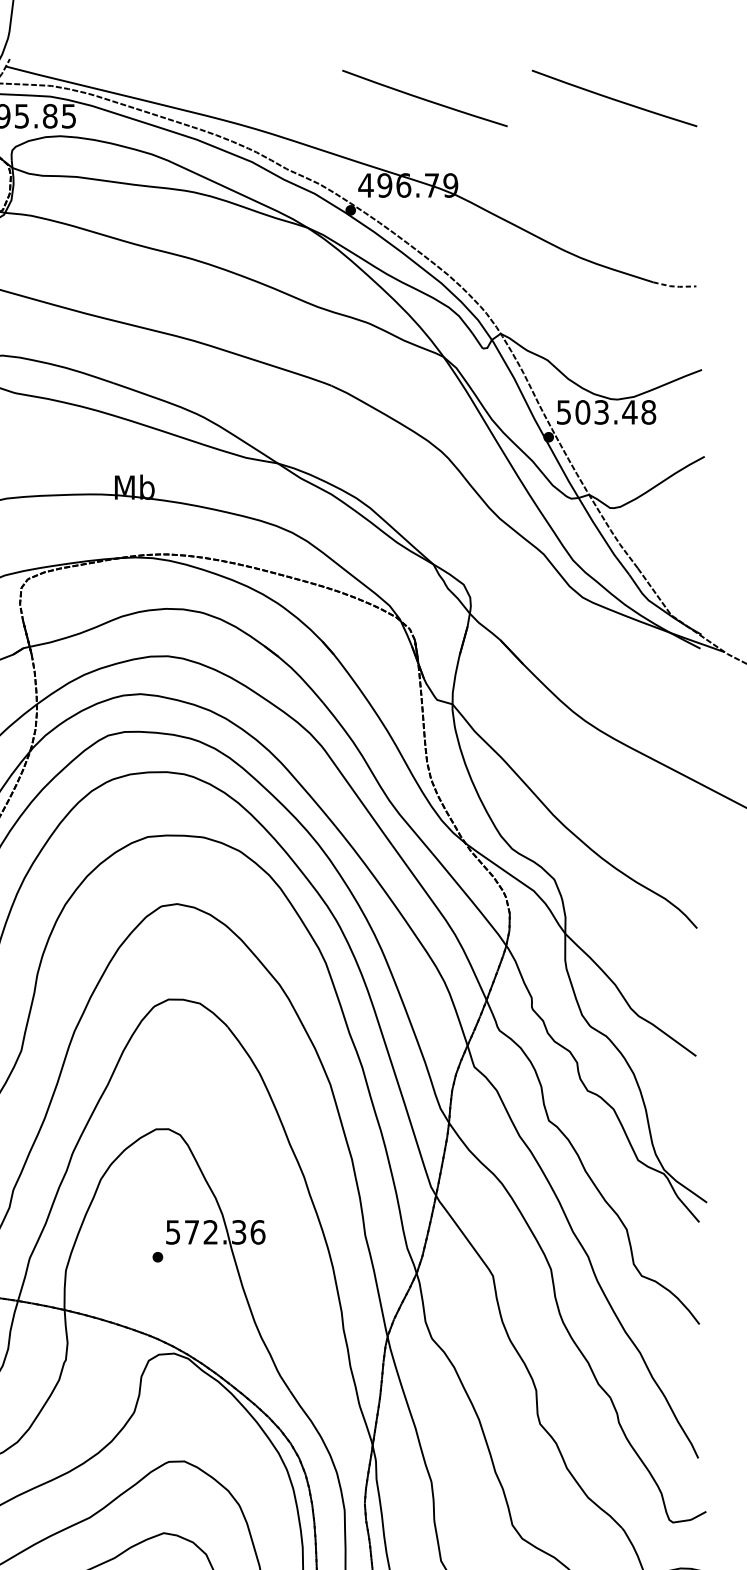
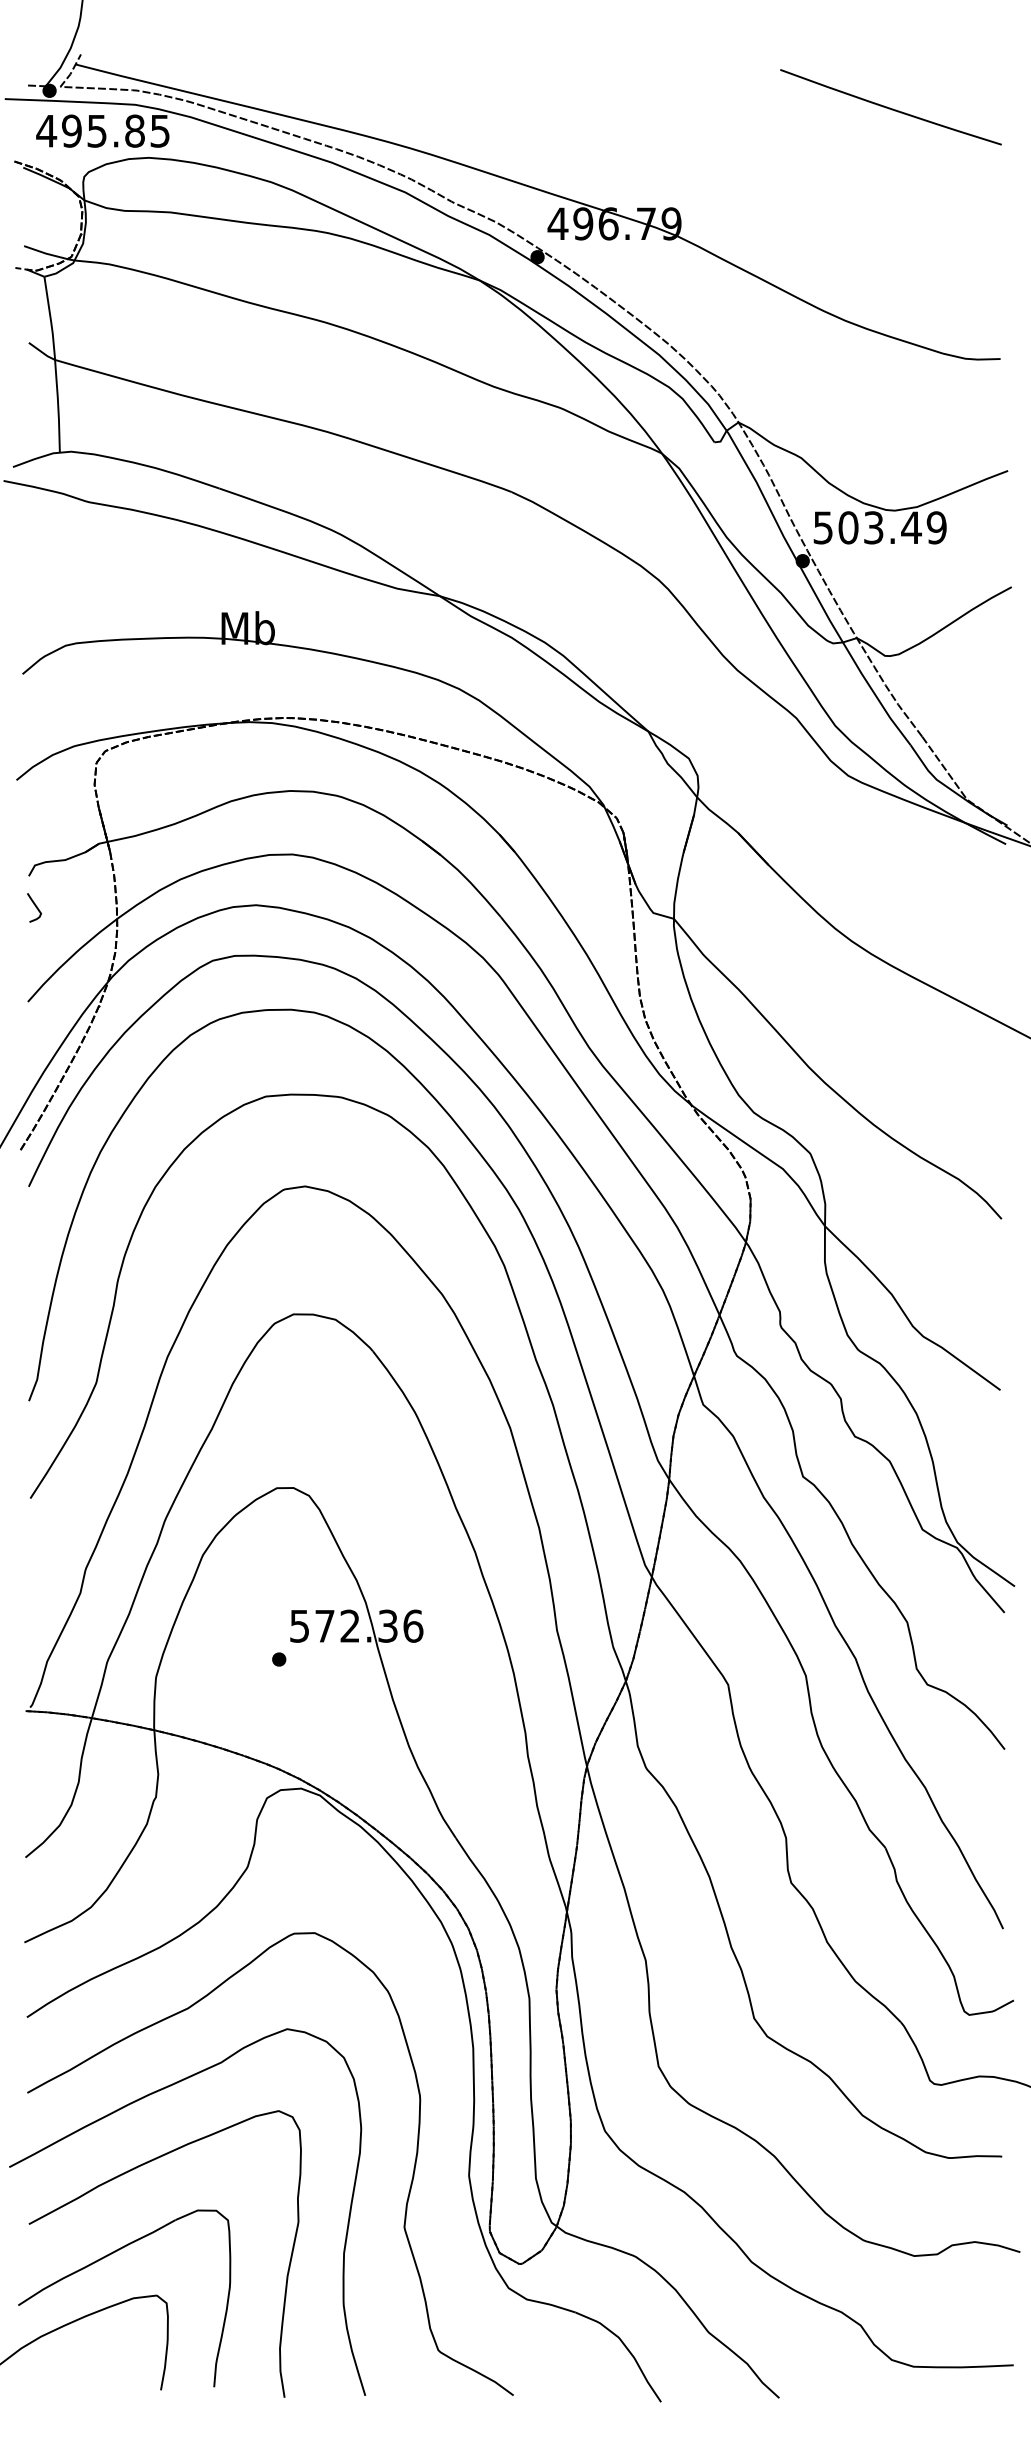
curve: (424, 98) -> (636, 107), removed
line: (675, 286) -> (972, 359), dashed -> solid
text: (648, 412) -> (936, 527), 503.48 -> 503.49

